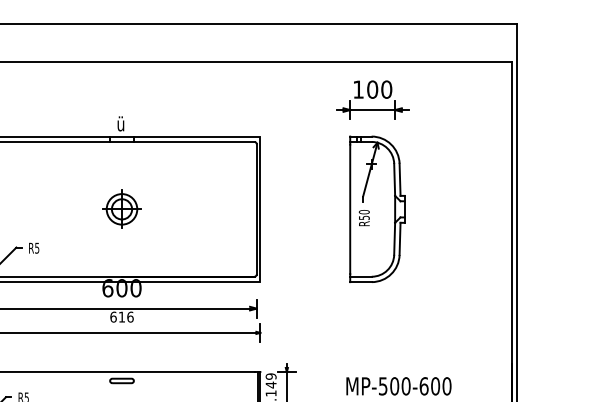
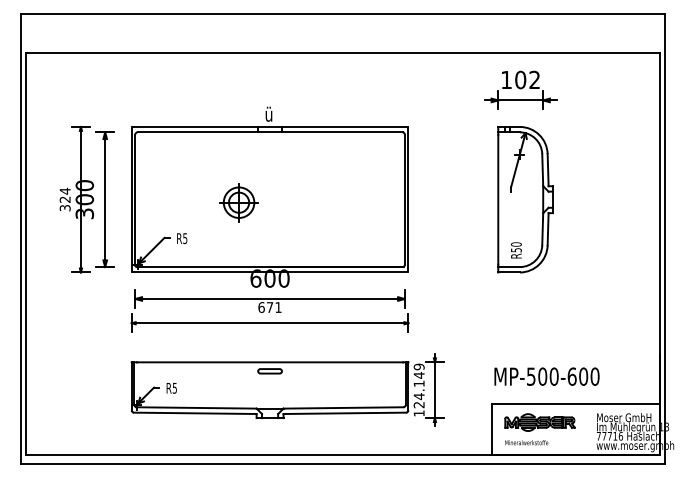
text: (386, 89) -> (534, 79), 100 -> 102
part: (121, 209) -> (238, 202), moved
text: (364, 218) -> (516, 250), moved
text: (126, 317) -> (274, 307), 616 -> 671

